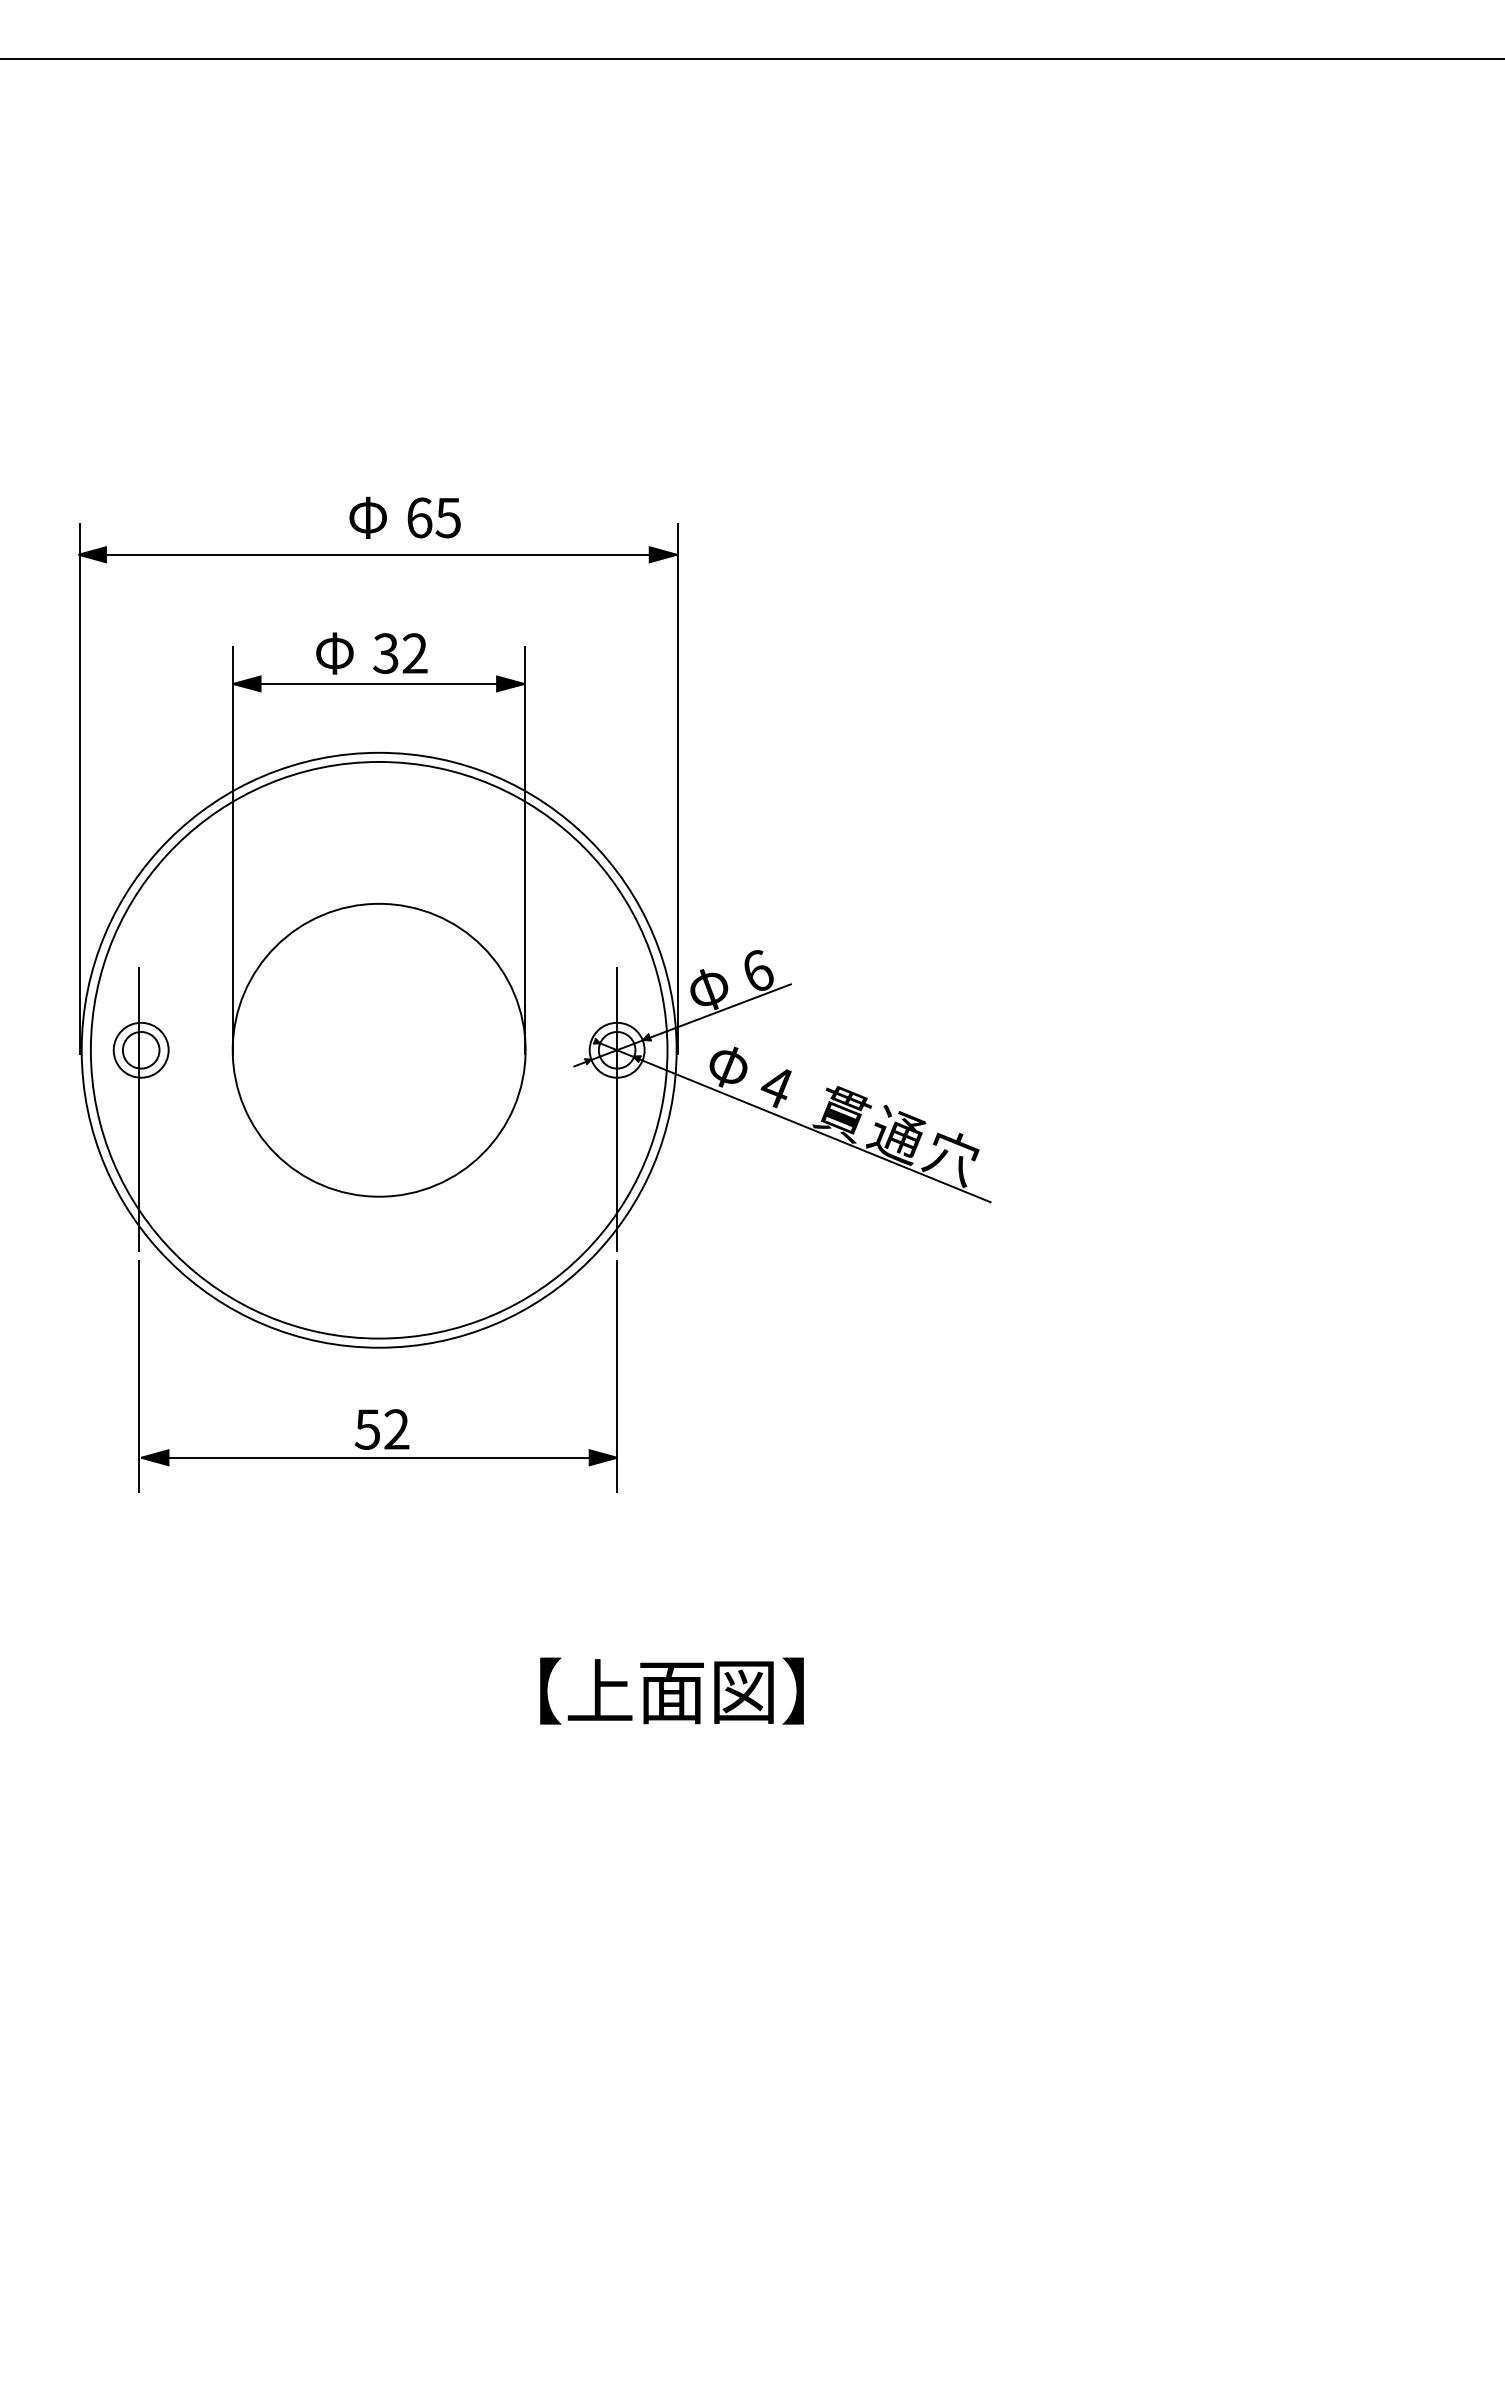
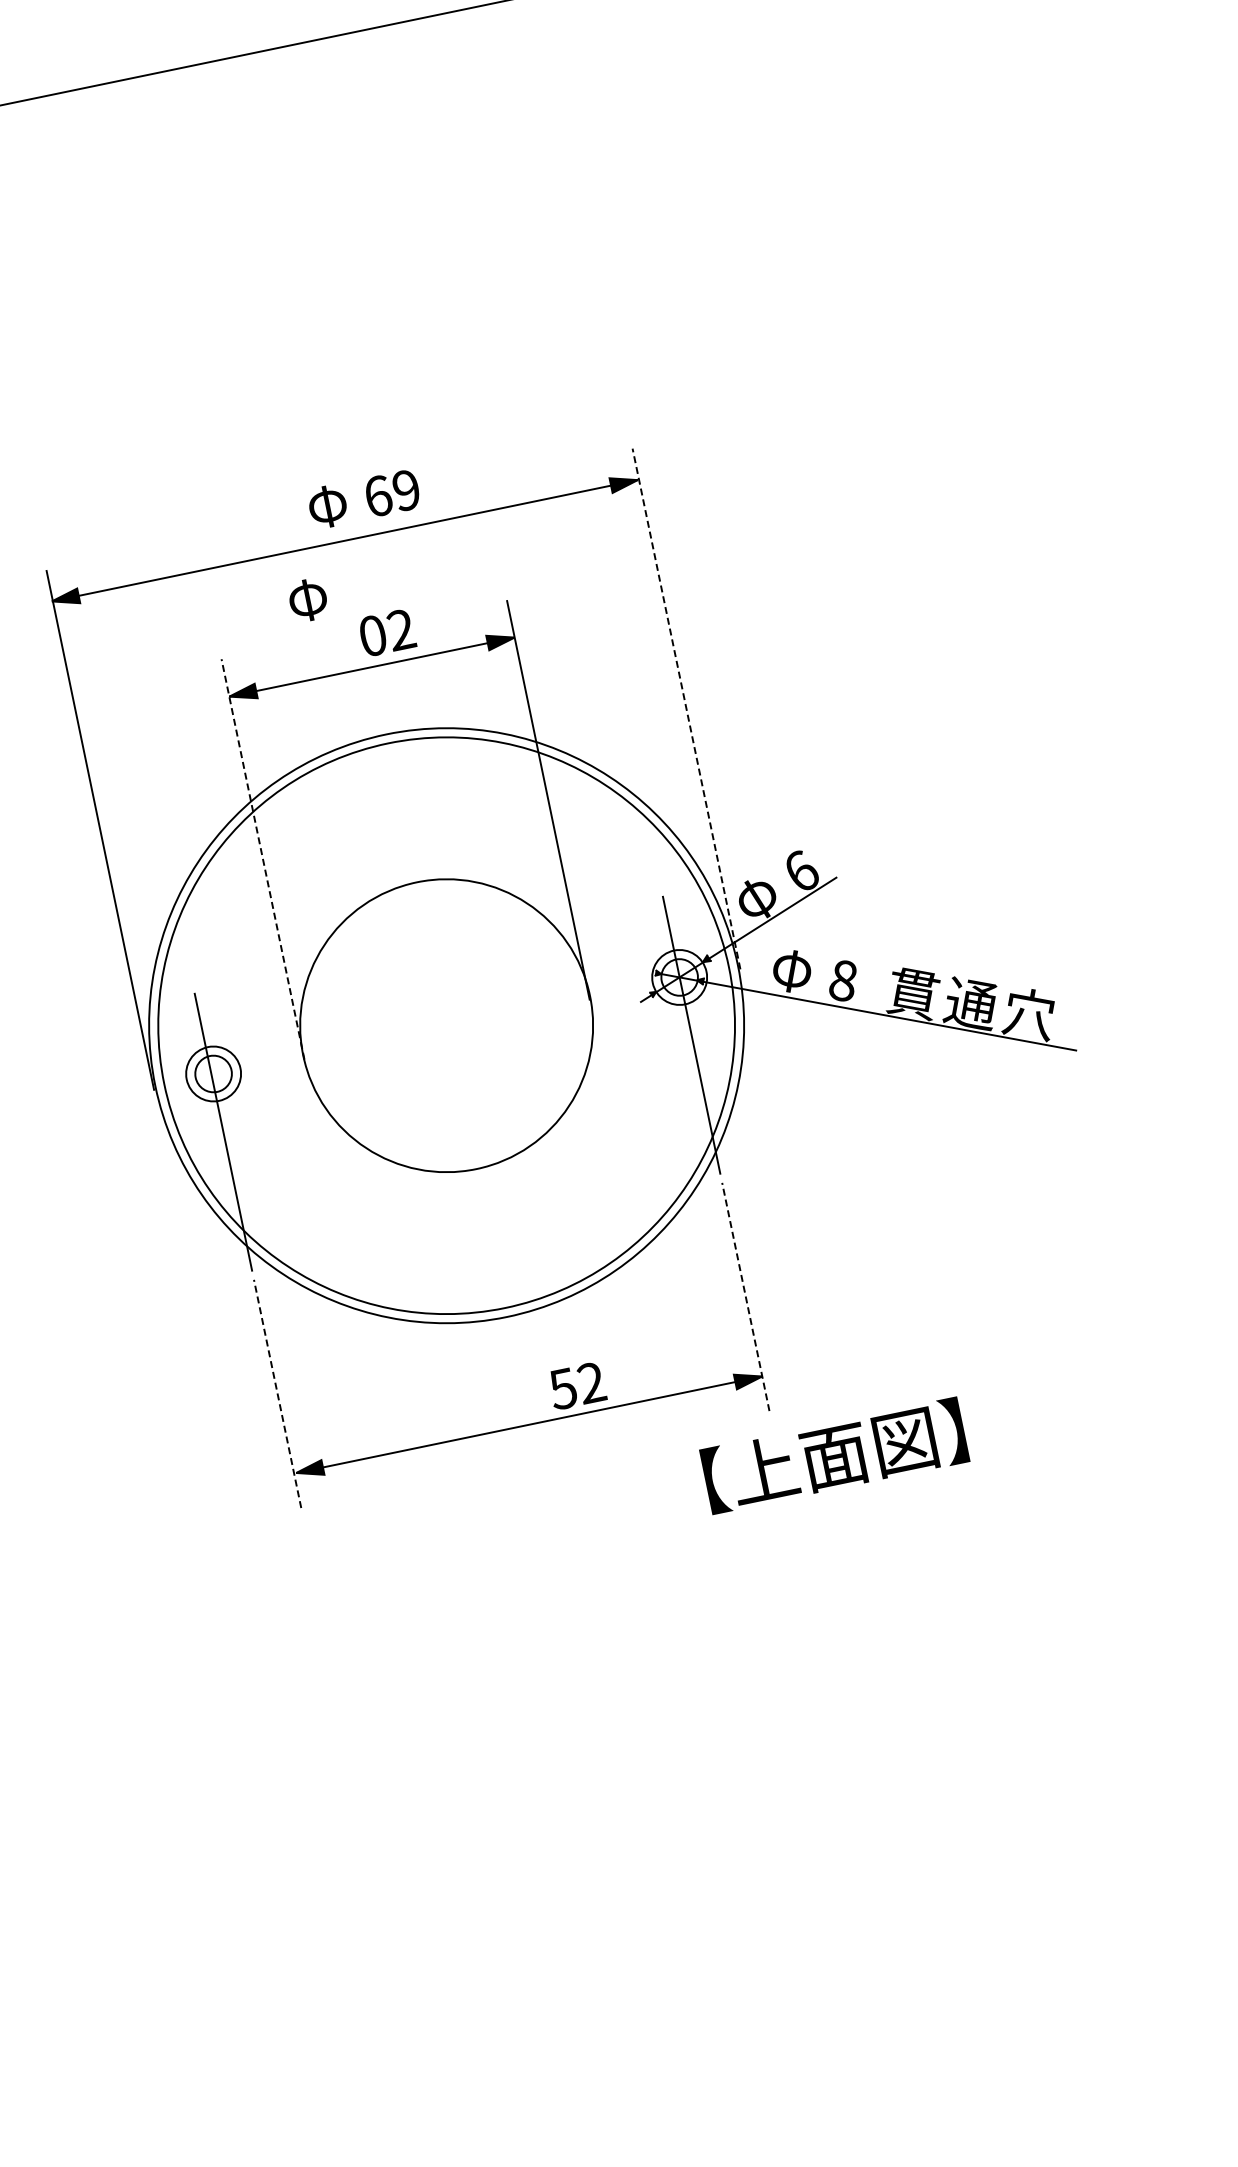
text: (447, 517) -> (405, 490), 5 -> 9
text: (334, 653) -> (307, 600), moved
text: (385, 653) -> (372, 635), 3 -> 0
line: (678, 788) -> (686, 708), solid -> dashed
line: (233, 849) -> (263, 858), solid -> dashed
text: (775, 1087) -> (842, 981), 4 -> 8
line: (139, 1376) -> (278, 1393), solid -> dashed
line: (617, 1376) -> (746, 1296), solid -> dashed
text: (381, 1429) -> (576, 1386), moved
text: (671, 1690) -> (834, 1455), moved

